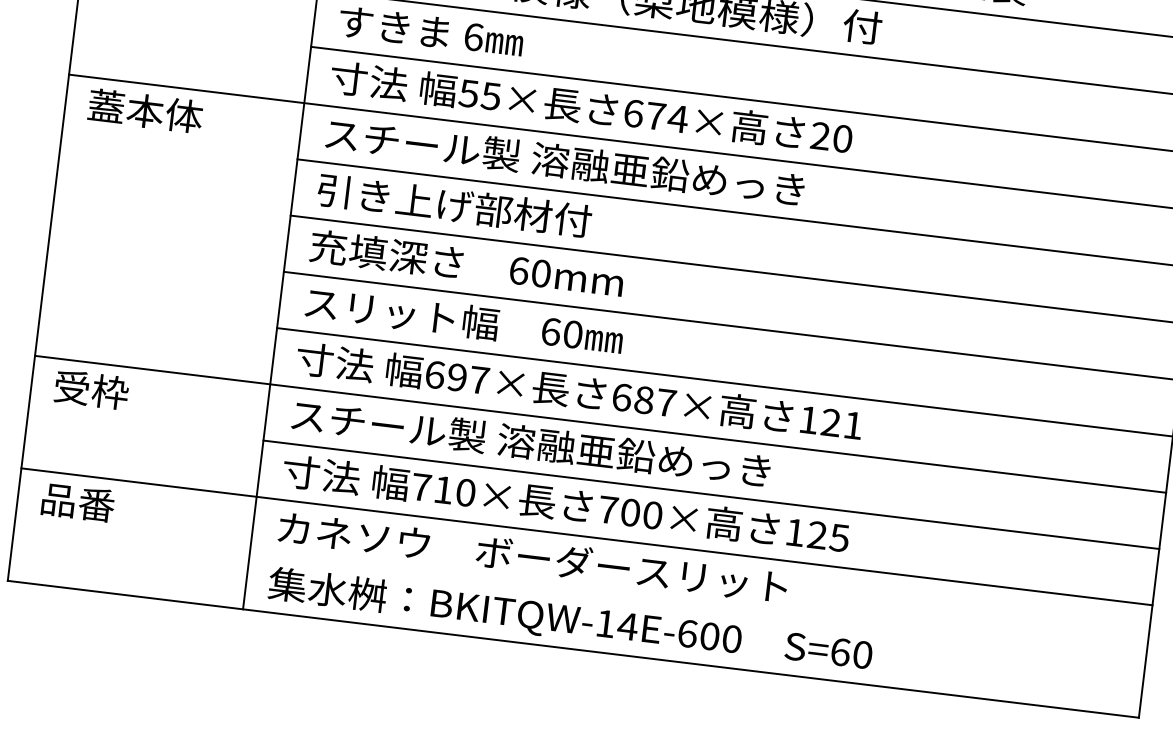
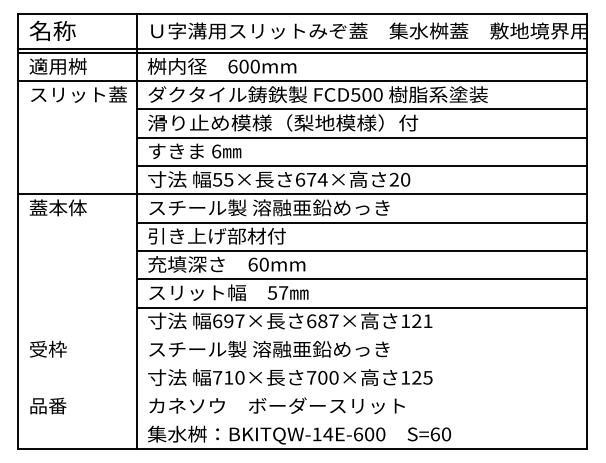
text: (561, 332) -> (277, 292), 60 -> 57
line: (600, 423) -> (302, 335), removed
line: (710, 495) -> (361, 364), removed
line: (586, 536) -> (302, 392), removed

